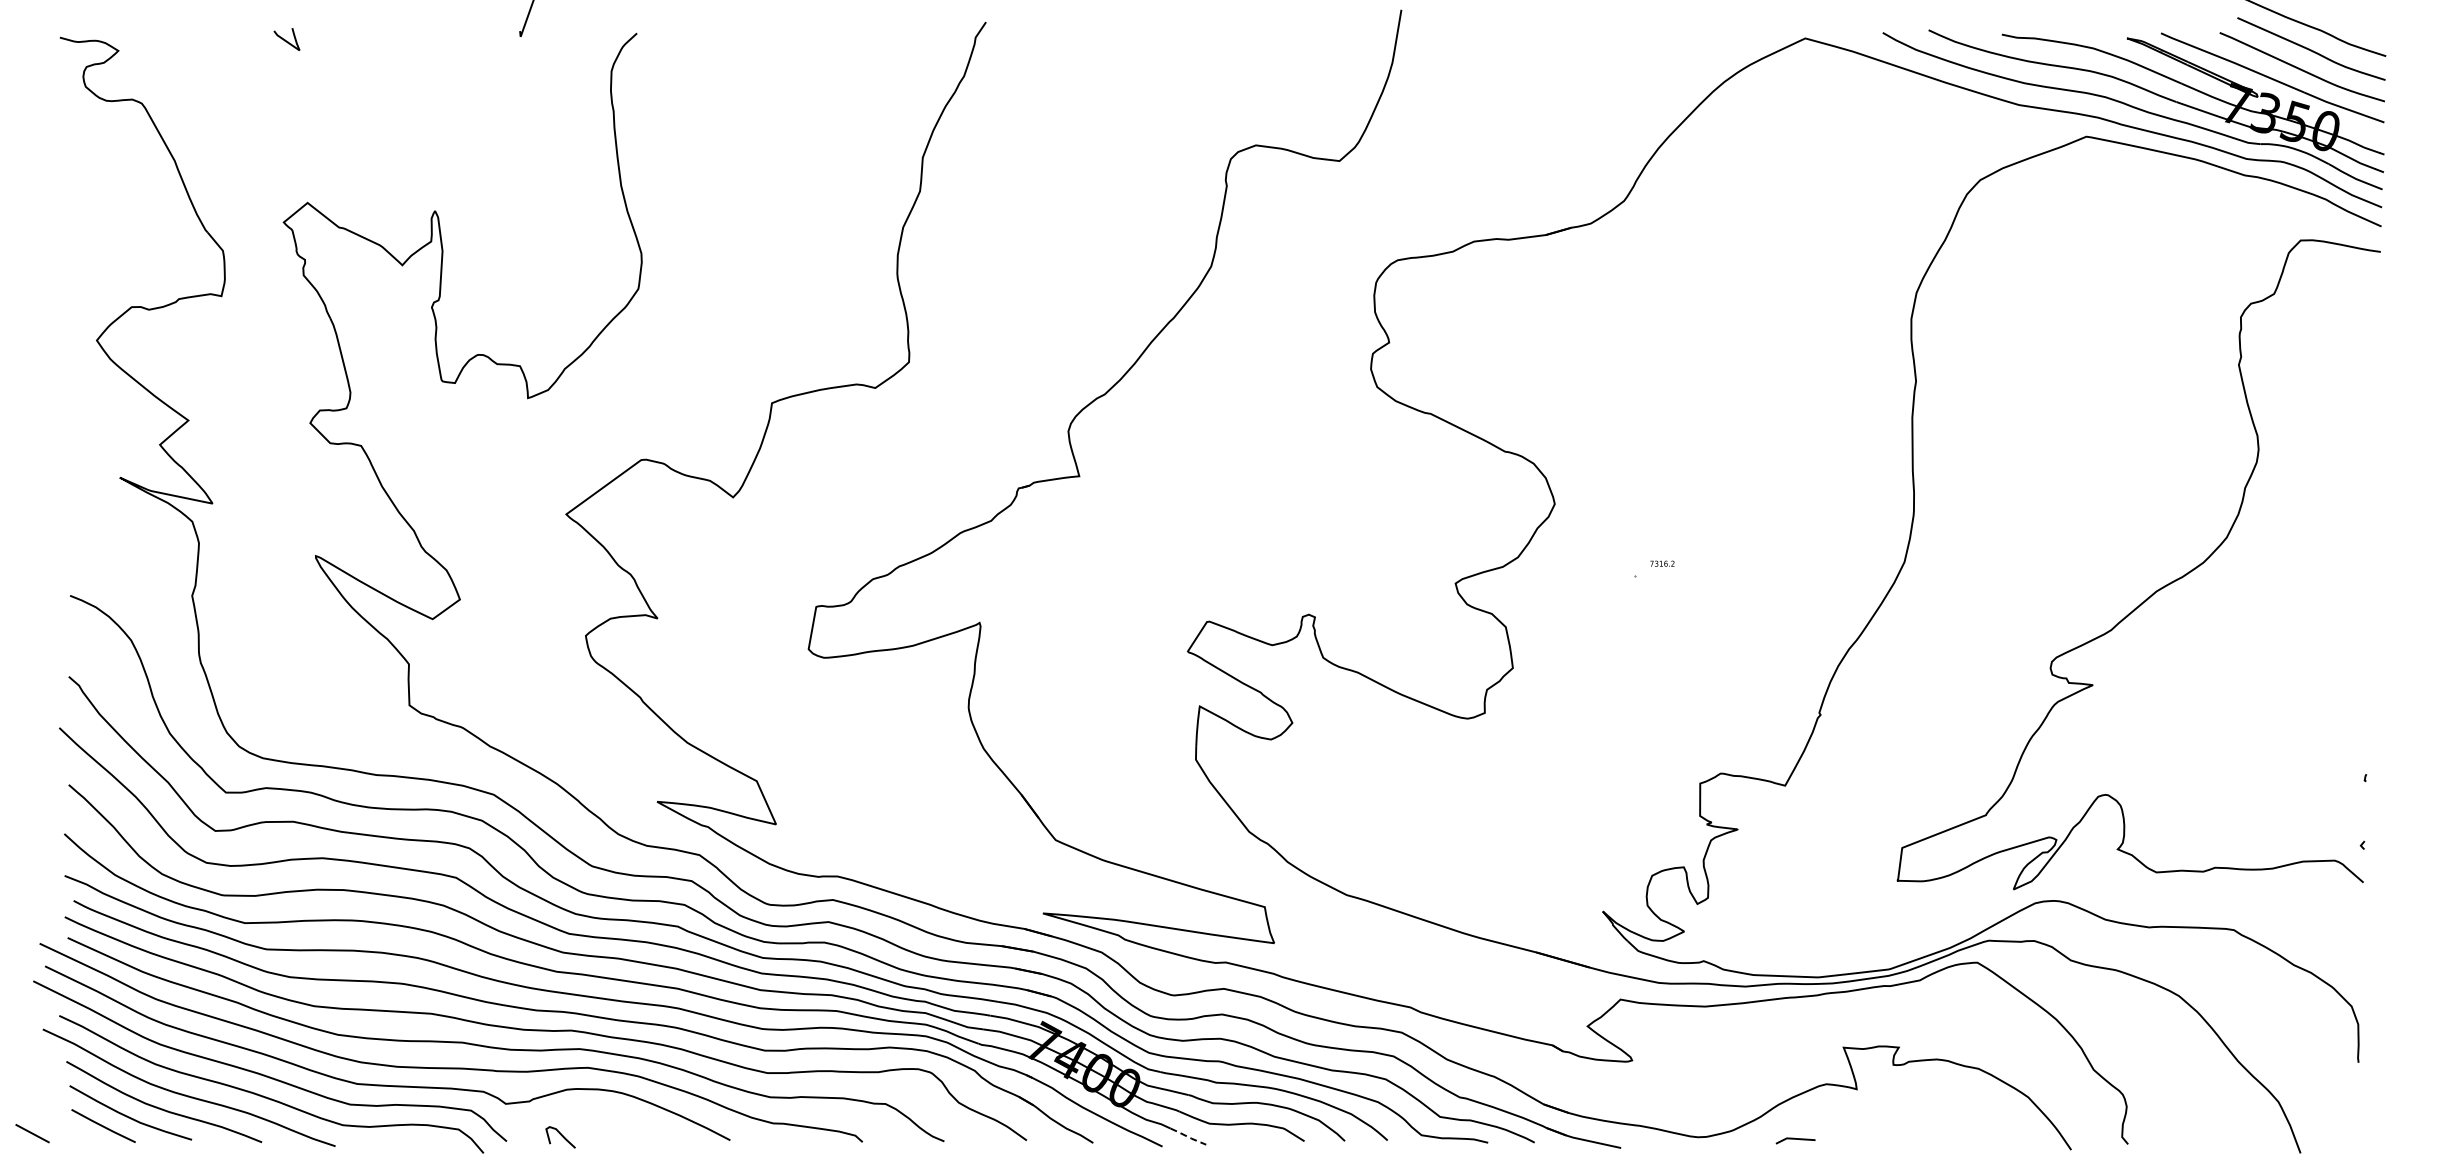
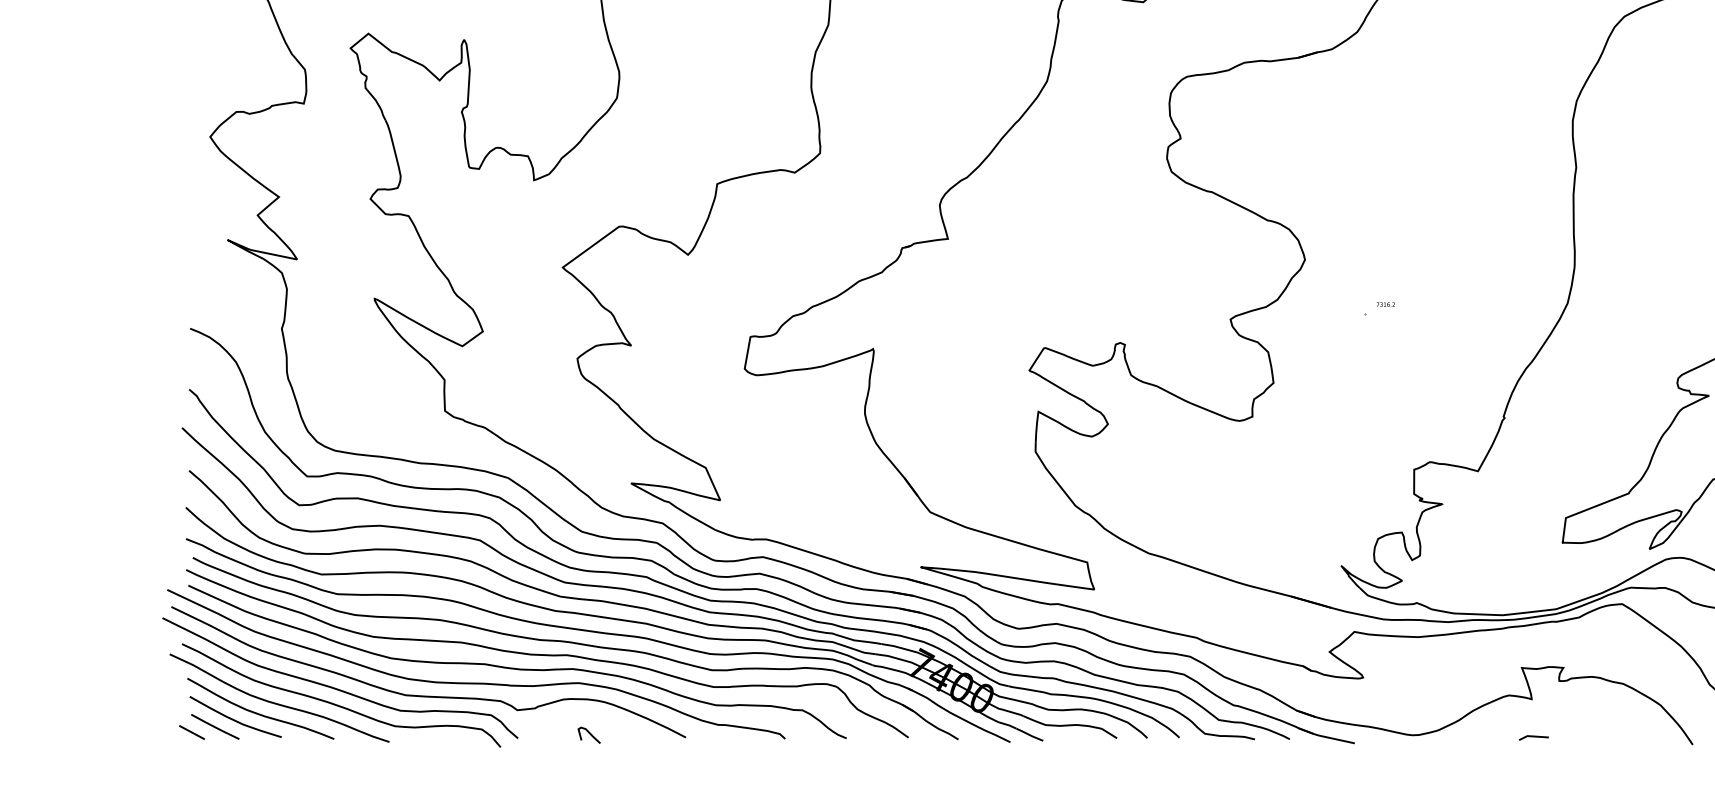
line: (32, 1133) -> (191, 732), moved
curve: (561, 1136) -> (589, 734), moved
line: (1188, 1137) -> (1029, 735), dashed -> solid
line: (1795, 1139) -> (1533, 736), moved

